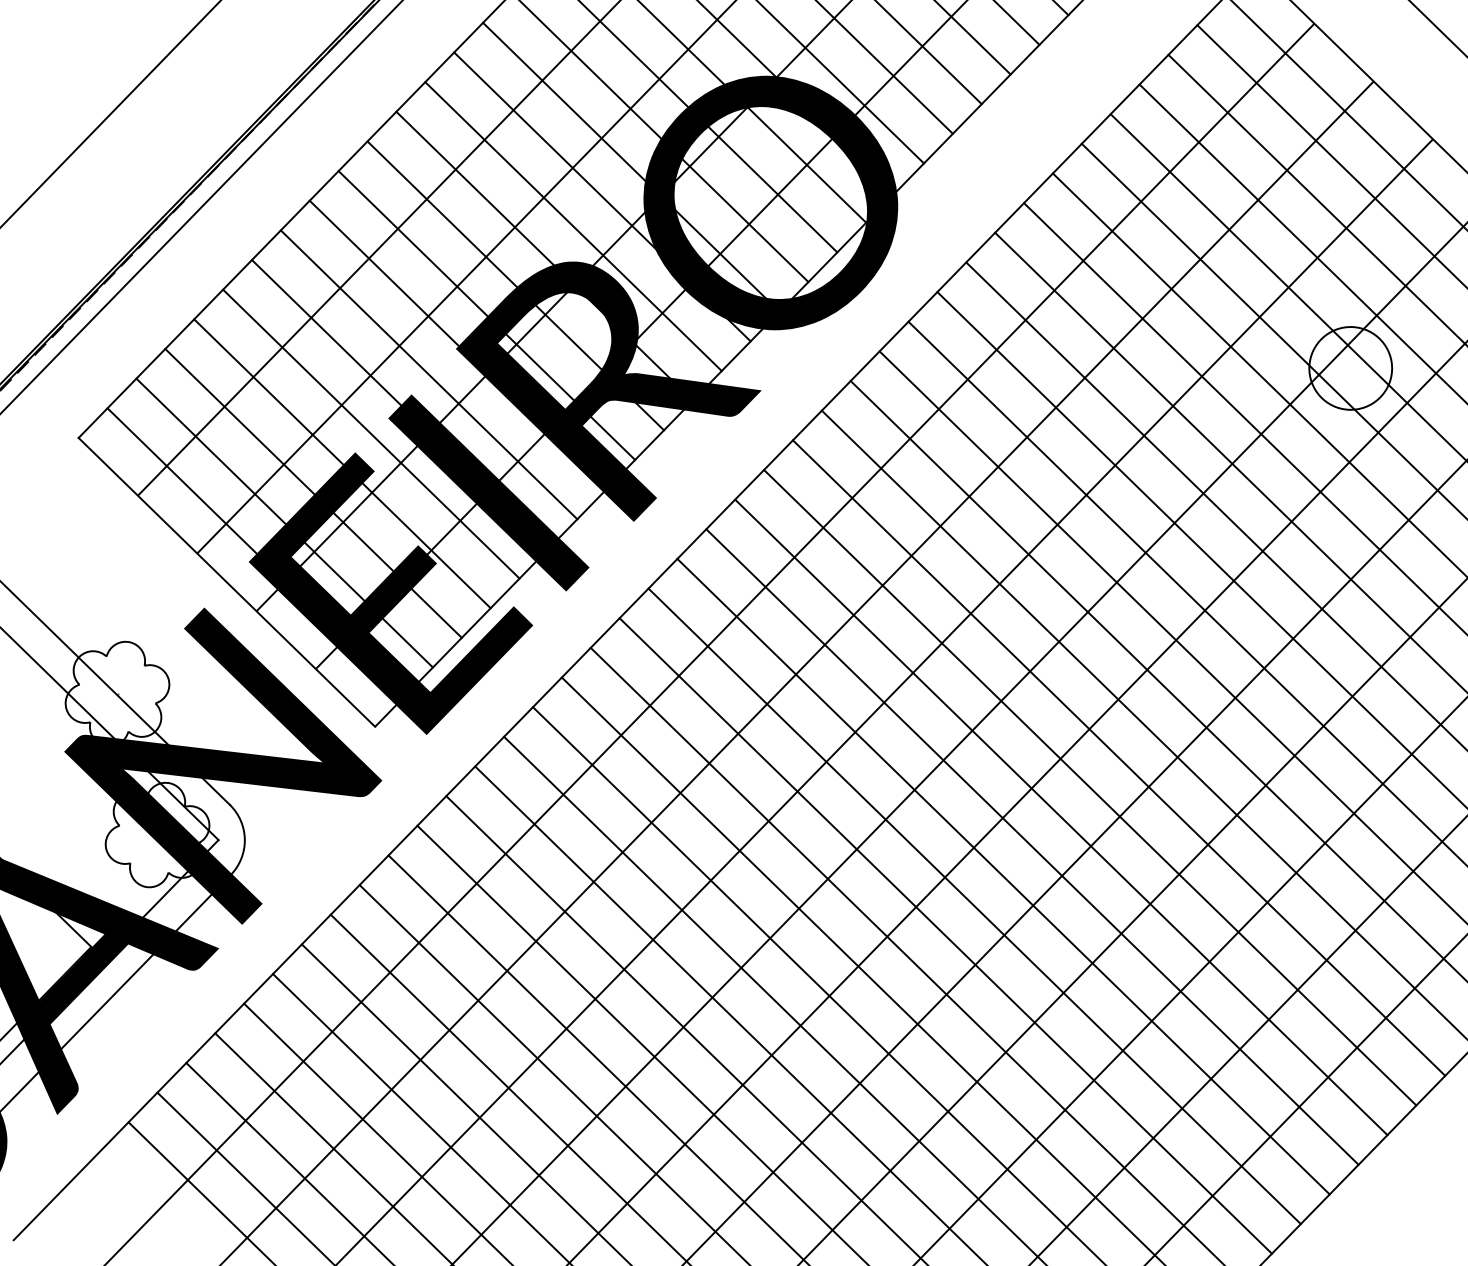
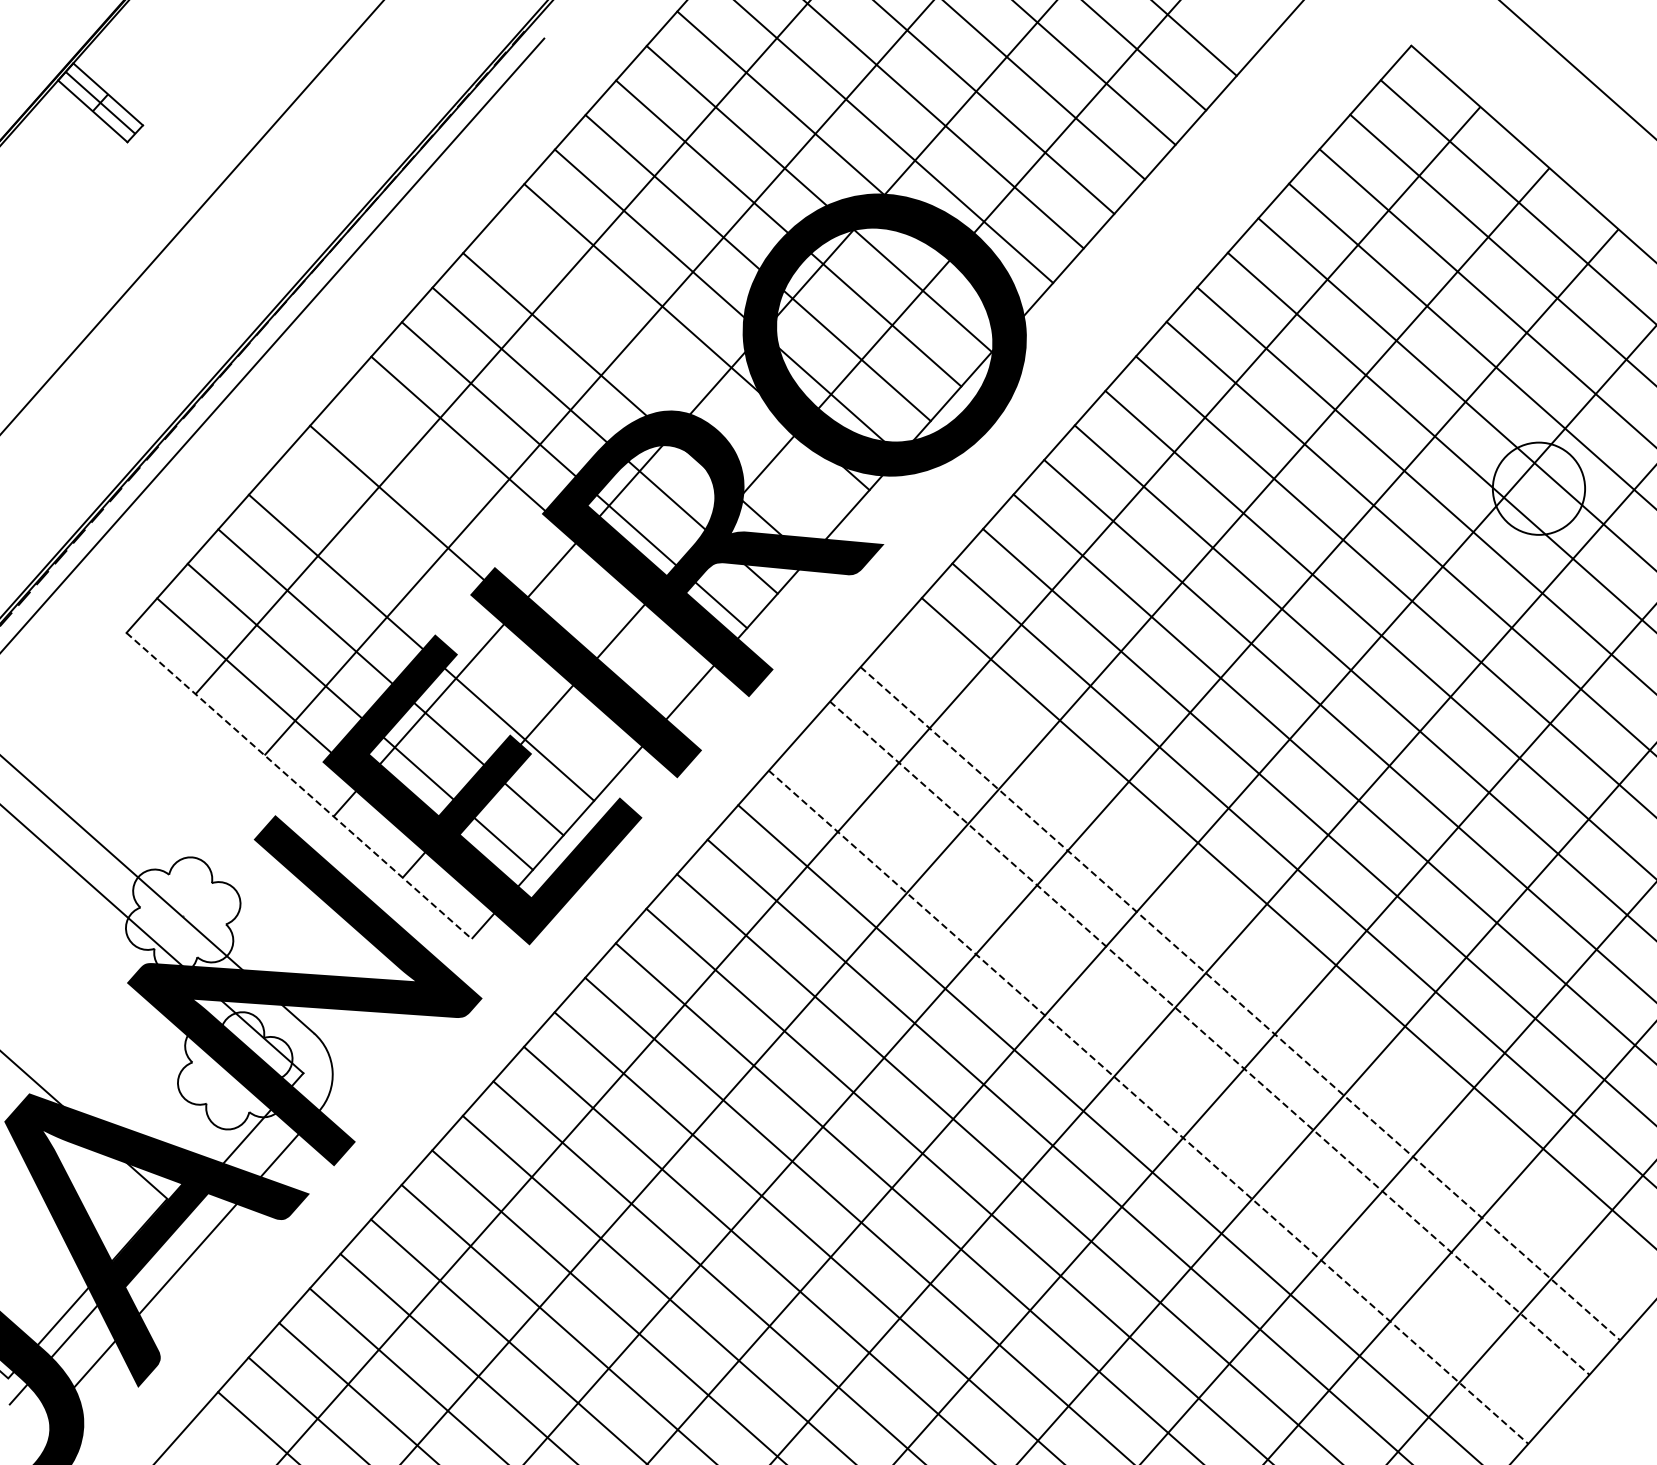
line: (572, 226) -> (665, 371), removed
line: (428, 375) -> (512, 544), removed
line: (370, 434) -> (451, 613), removed
line: (227, 582) -> (299, 785), solid -> dashed
line: (1089, 787) -> (1270, 968), removed
line: (1061, 818) -> (1240, 1004), solid -> dashed
line: (1033, 847) -> (1210, 1038), solid -> dashed
line: (1002, 876) -> (1178, 1072), removed
line: (974, 906) -> (1148, 1107), solid -> dashed

